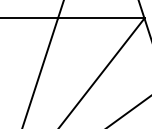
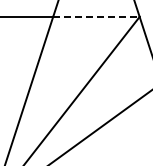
line: (101, 18) -> (96, 16), solid -> dashed

